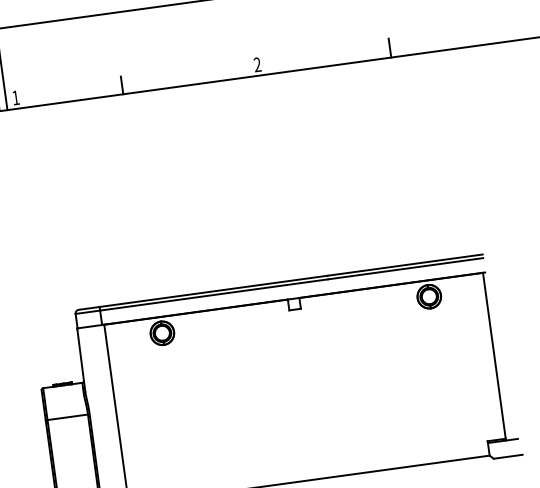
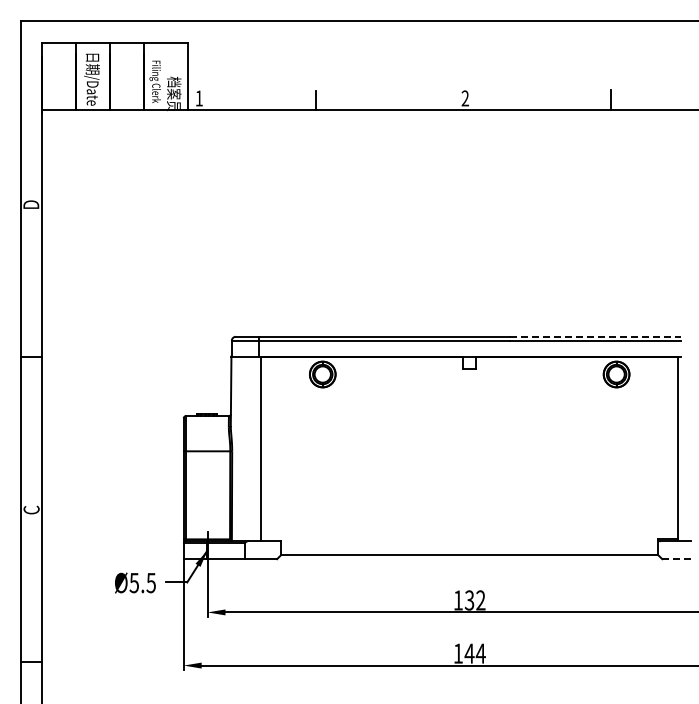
line: (405, 264) -> (595, 336), solid -> dashed
line: (508, 457) -> (678, 559), solid -> dashed

